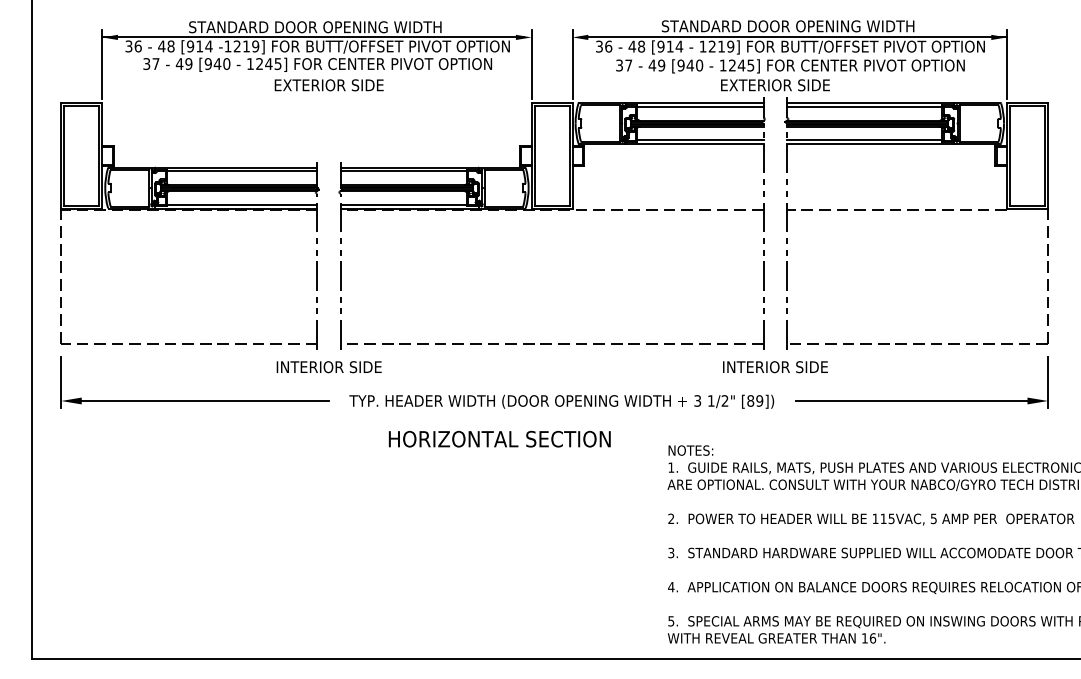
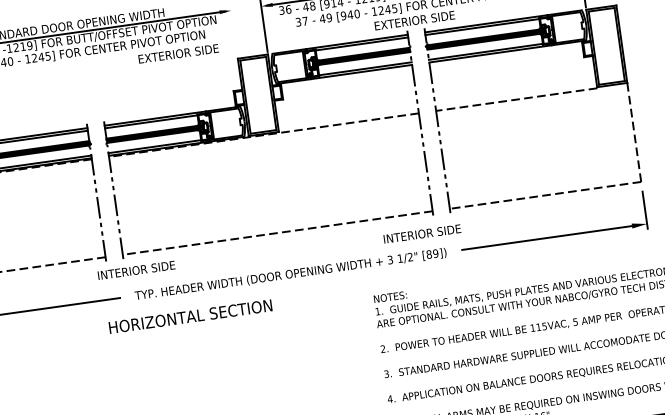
line: (531, 64) -> (233, 30), removed
text: (328, 85) -> (178, 54), moved
text: (328, 367) -> (136, 270), moved
text: (775, 367) -> (422, 234), moved
text: (499, 438) -> (190, 316), moved

